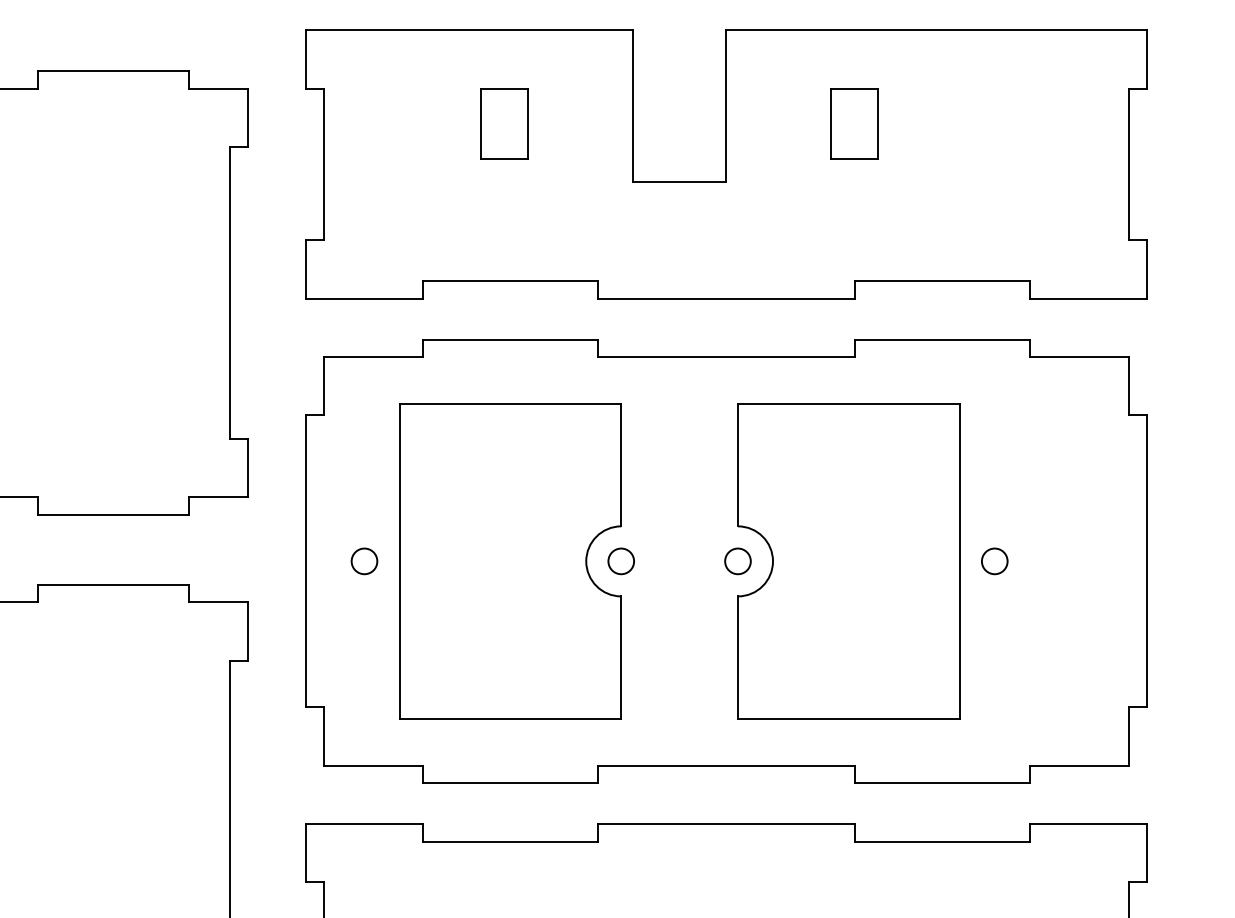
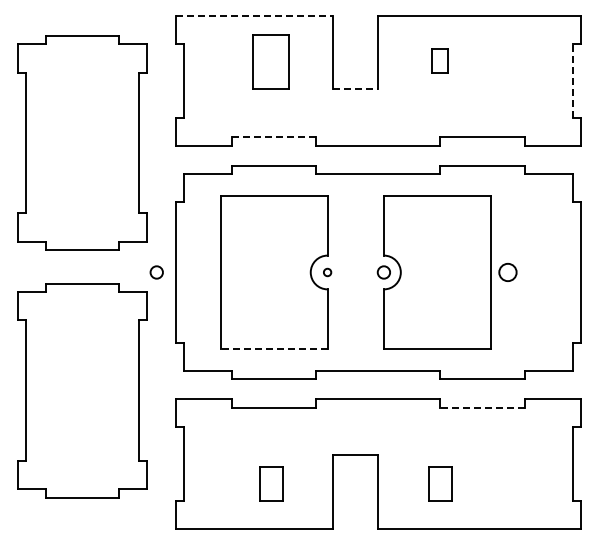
line: (469, 30) -> (254, 16), solid -> dashed
part: (504, 121) -> (271, 60), size x1.6
part: (855, 121) -> (440, 60), size x0.7
line: (1128, 165) -> (572, 81), solid -> dashed
line: (679, 182) -> (355, 89), solid -> dashed
line: (511, 281) -> (274, 137), solid -> dashed
circle: (363, 561) -> (156, 272), moved
circle: (620, 561) -> (327, 272), size x0.6
circle: (994, 561) -> (507, 272), size x1.4
line: (509, 718) -> (273, 348), solid -> dashed
line: (940, 841) -> (481, 407), solid -> dashed

